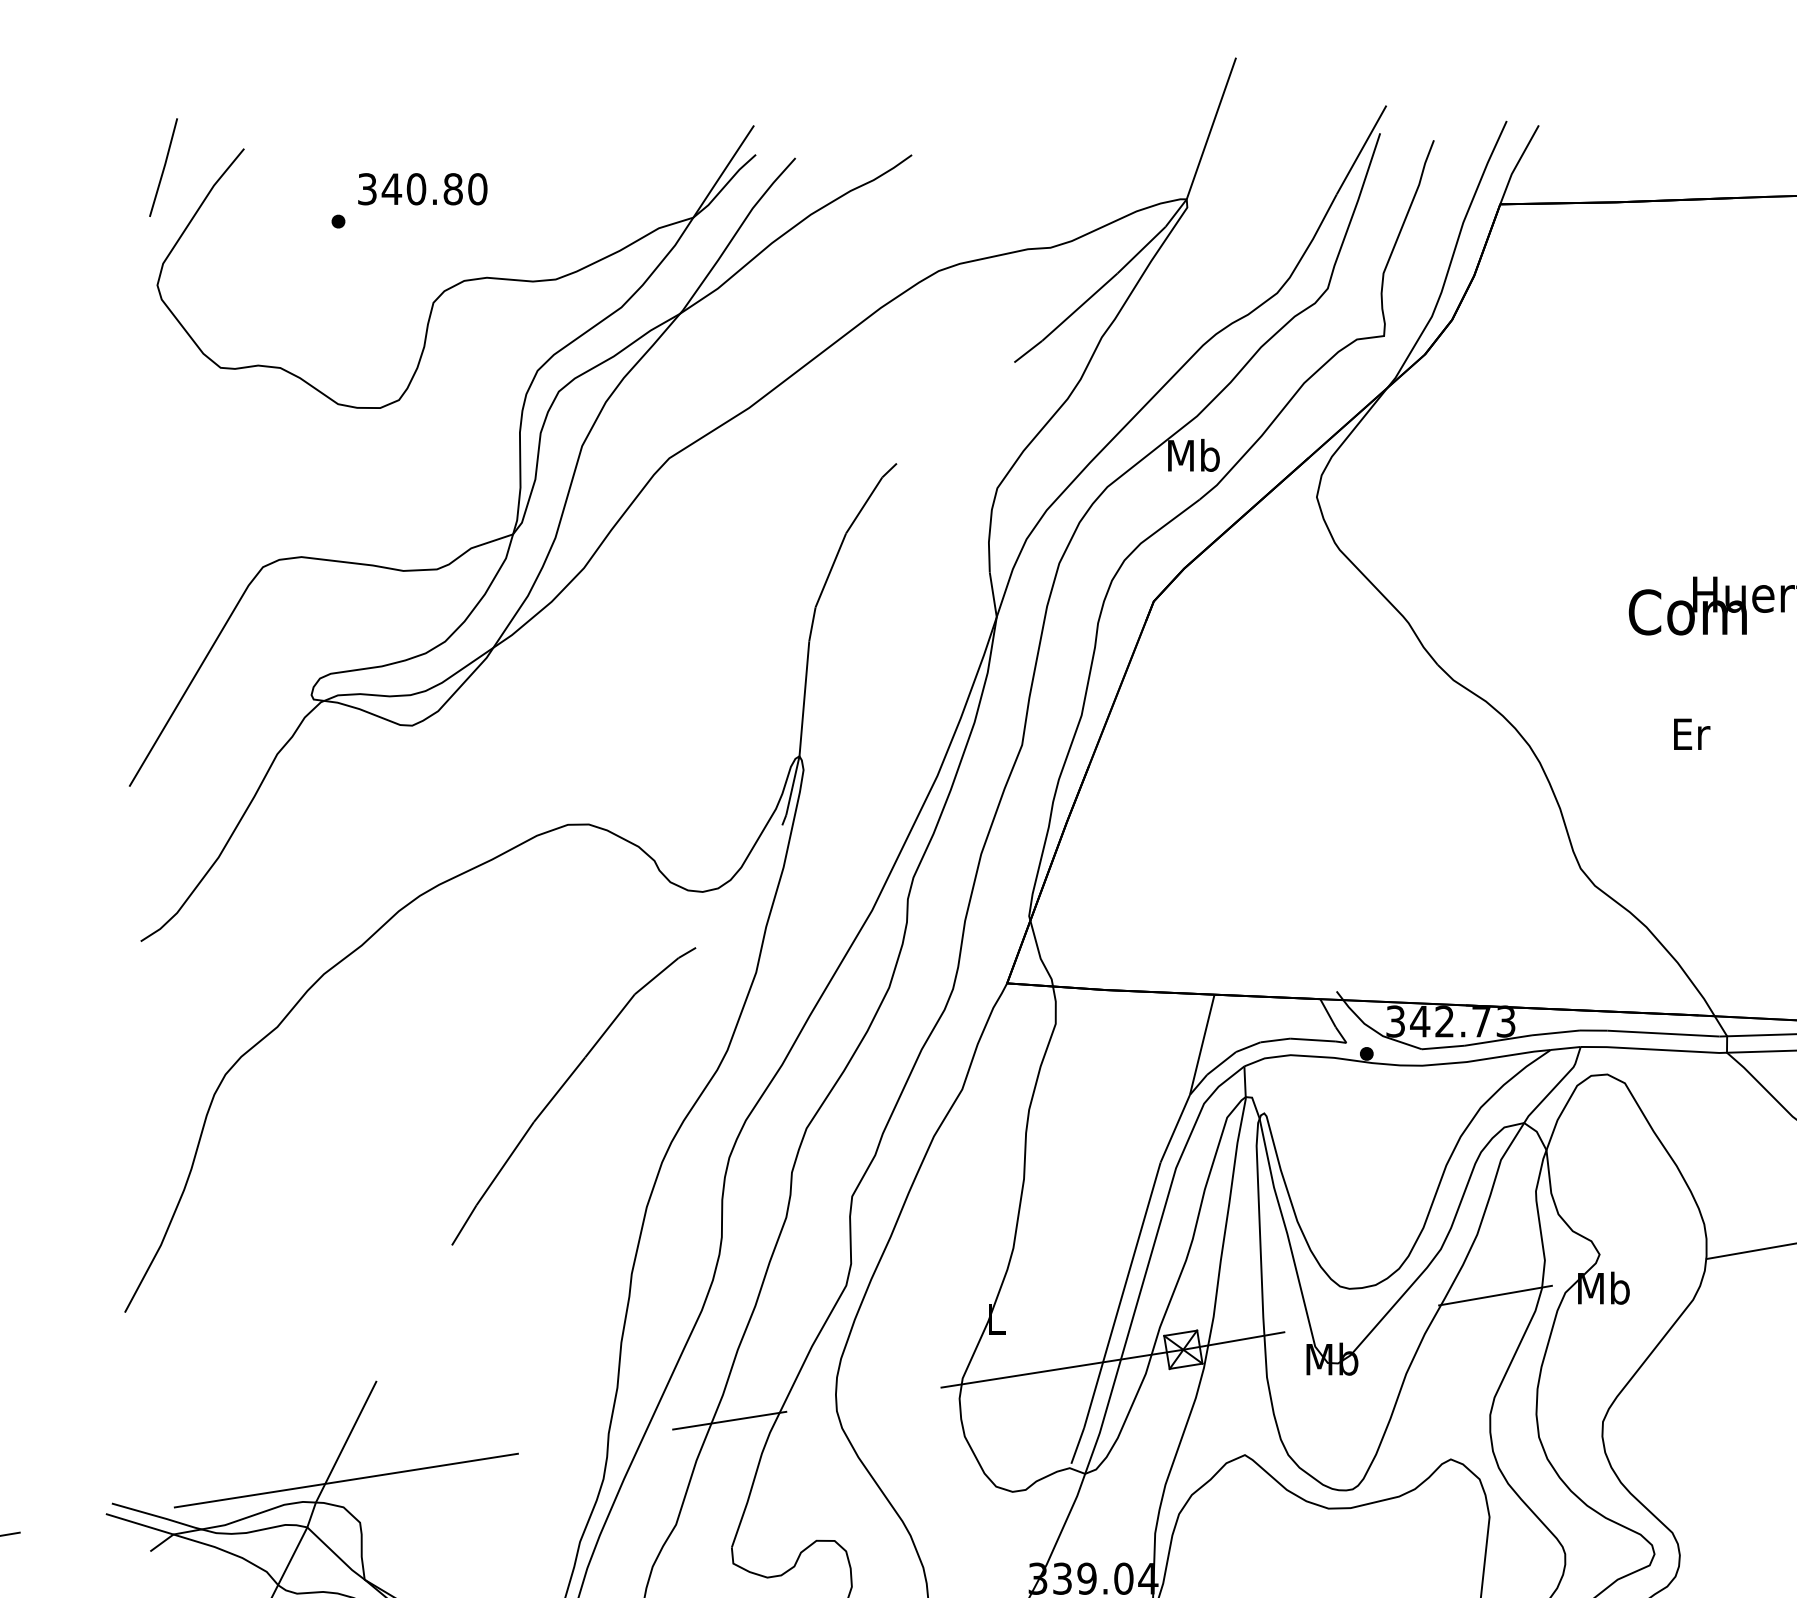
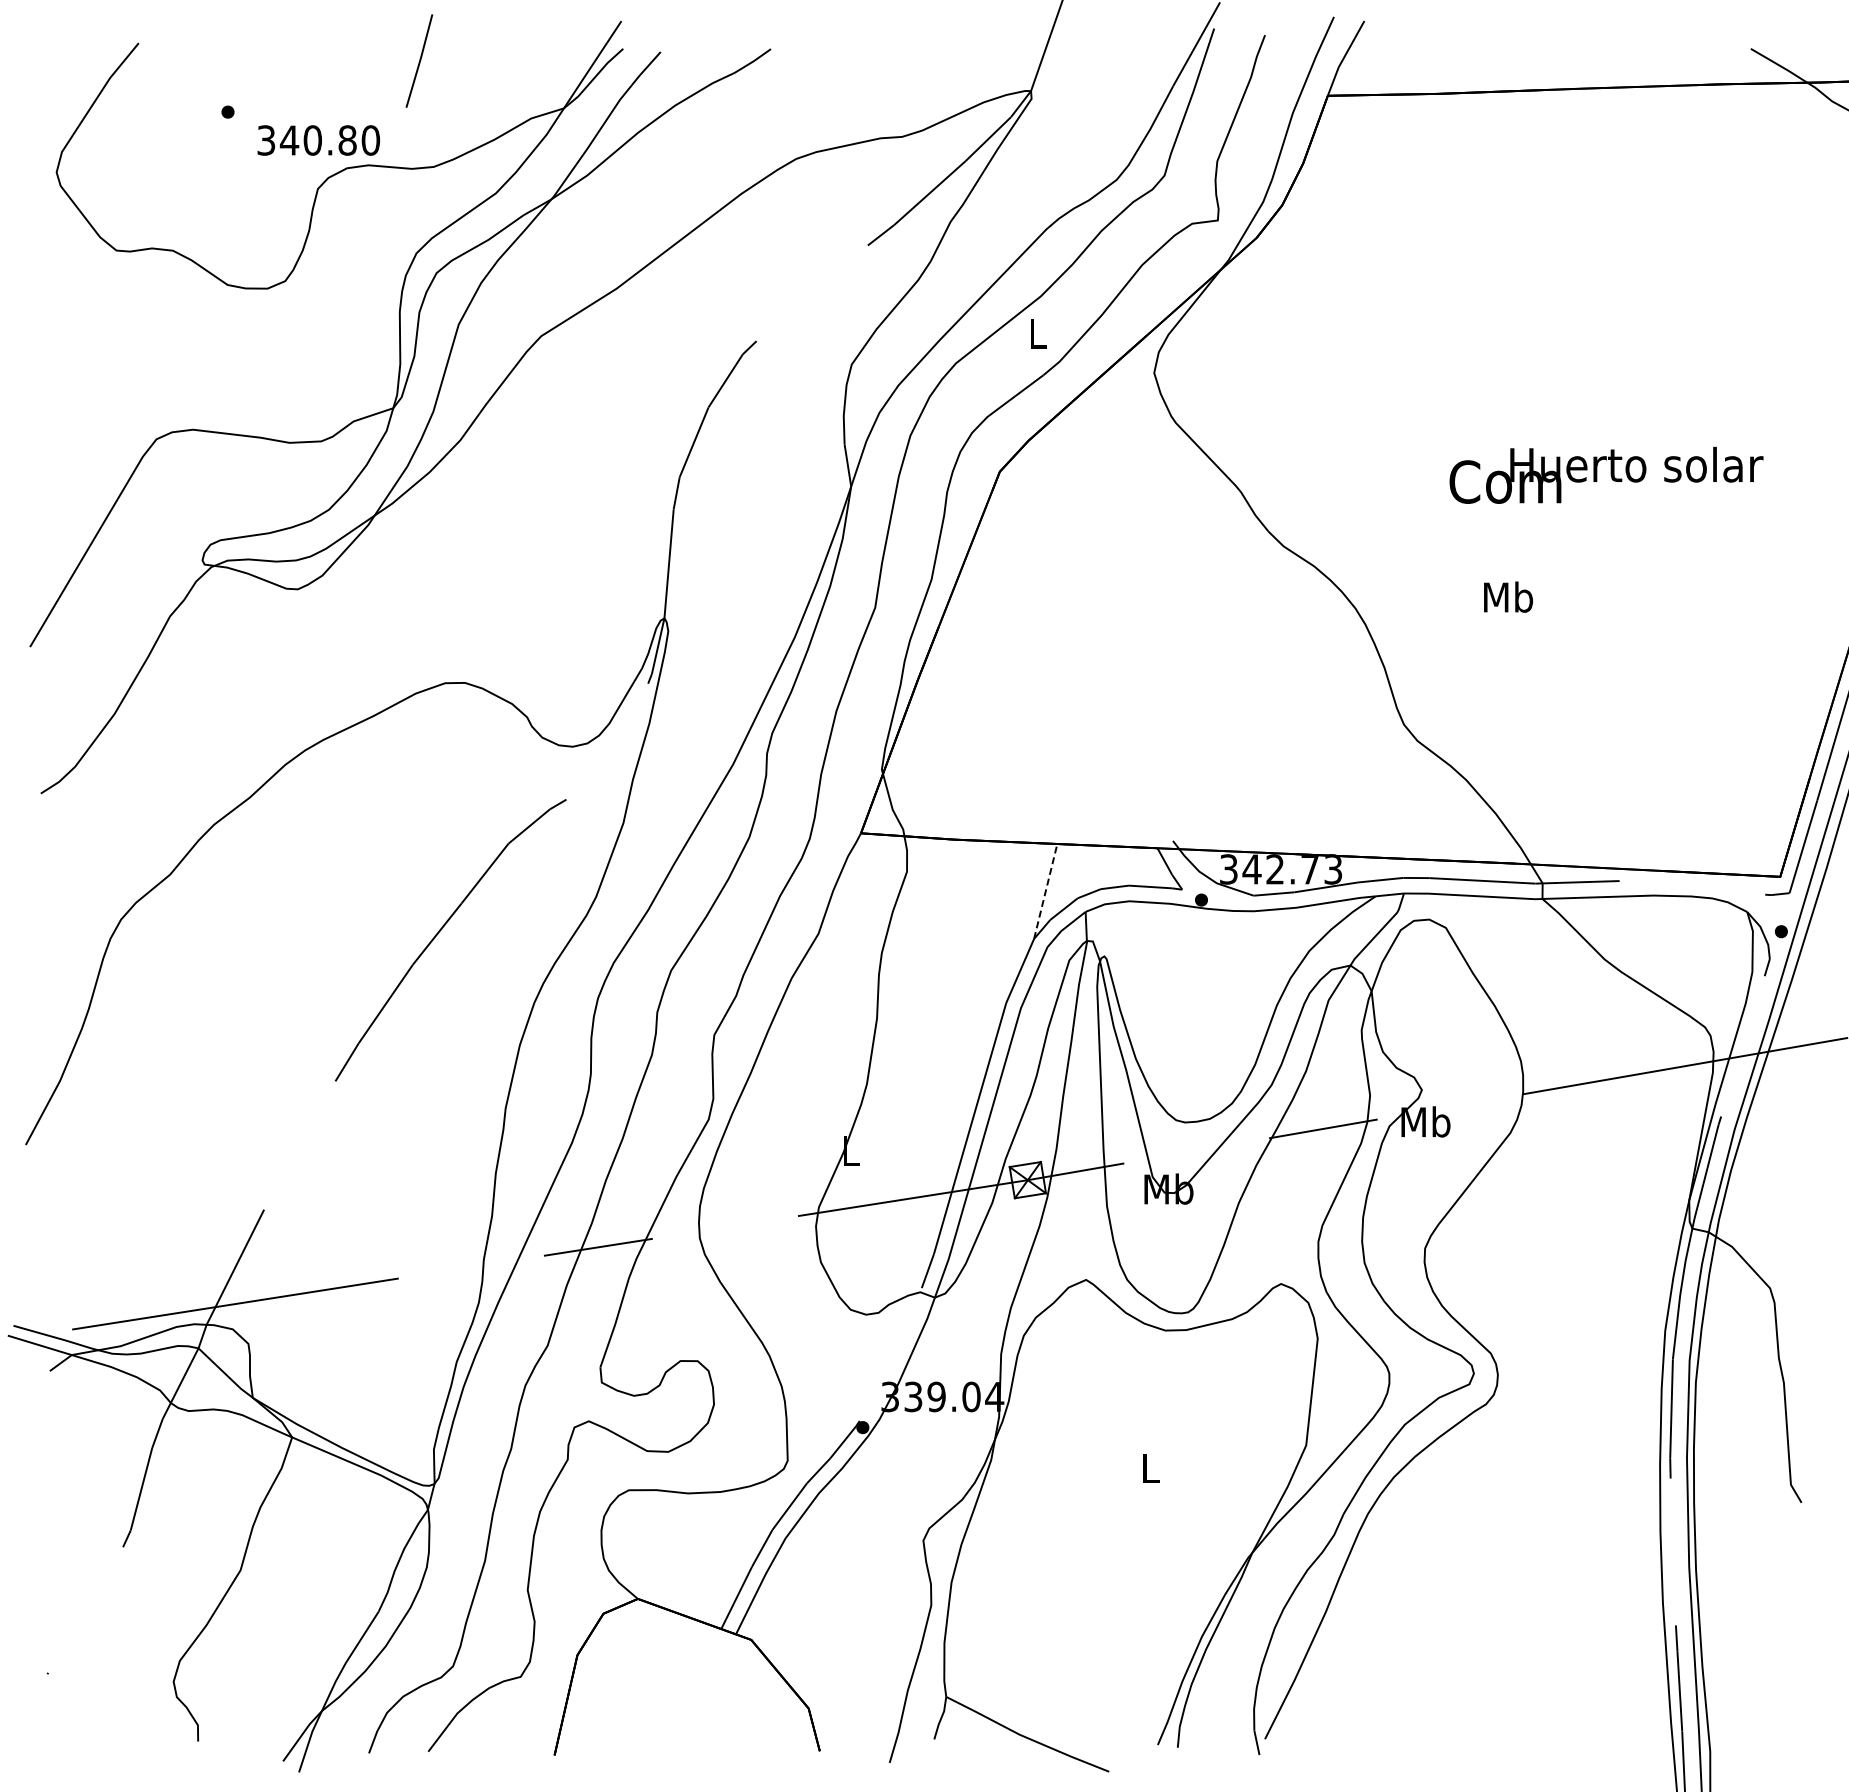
line: (163, 167) -> (419, 60), moved
text: (422, 189) -> (318, 140), moved
text: (1193, 455) -> (1037, 333), Mb -> L
text: (1691, 733) -> (1508, 596), Er -> Mb
line: (1202, 1044) -> (1045, 891), solid -> dashed

